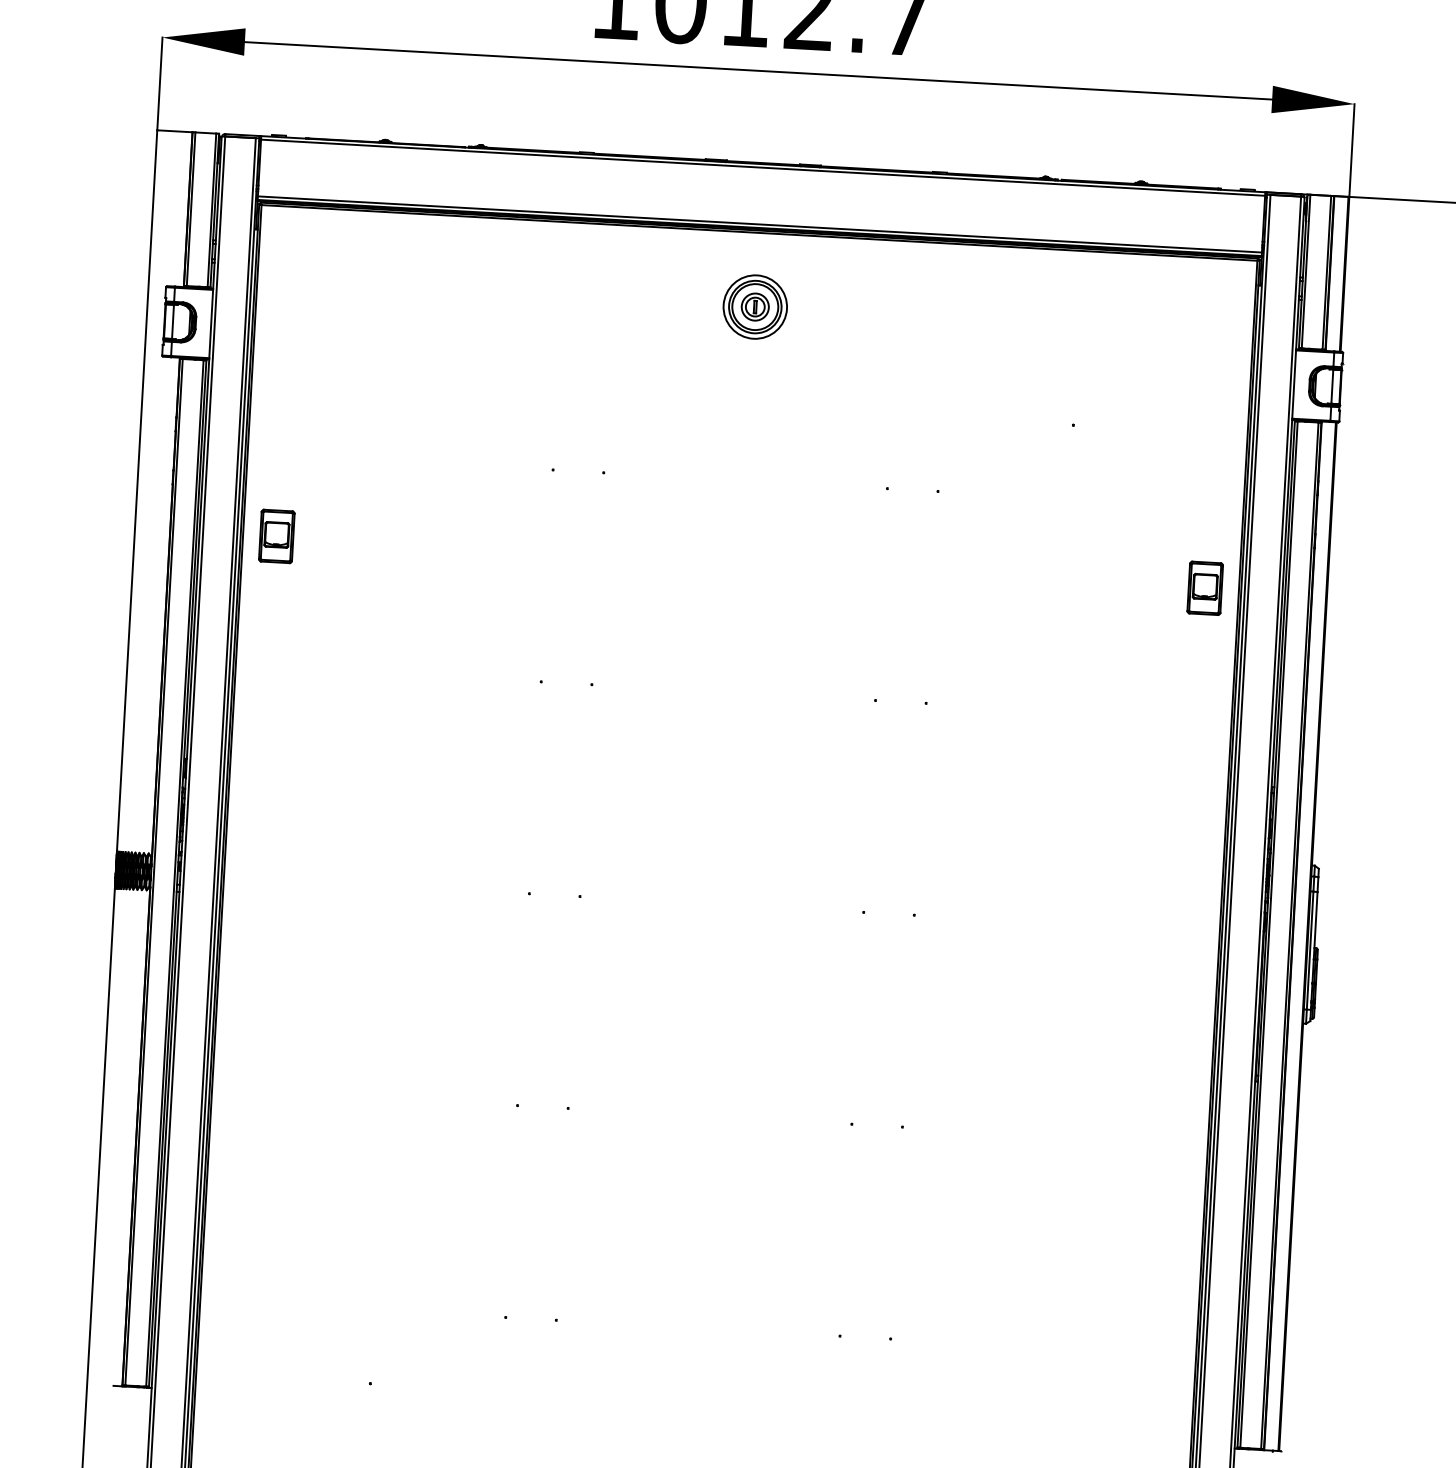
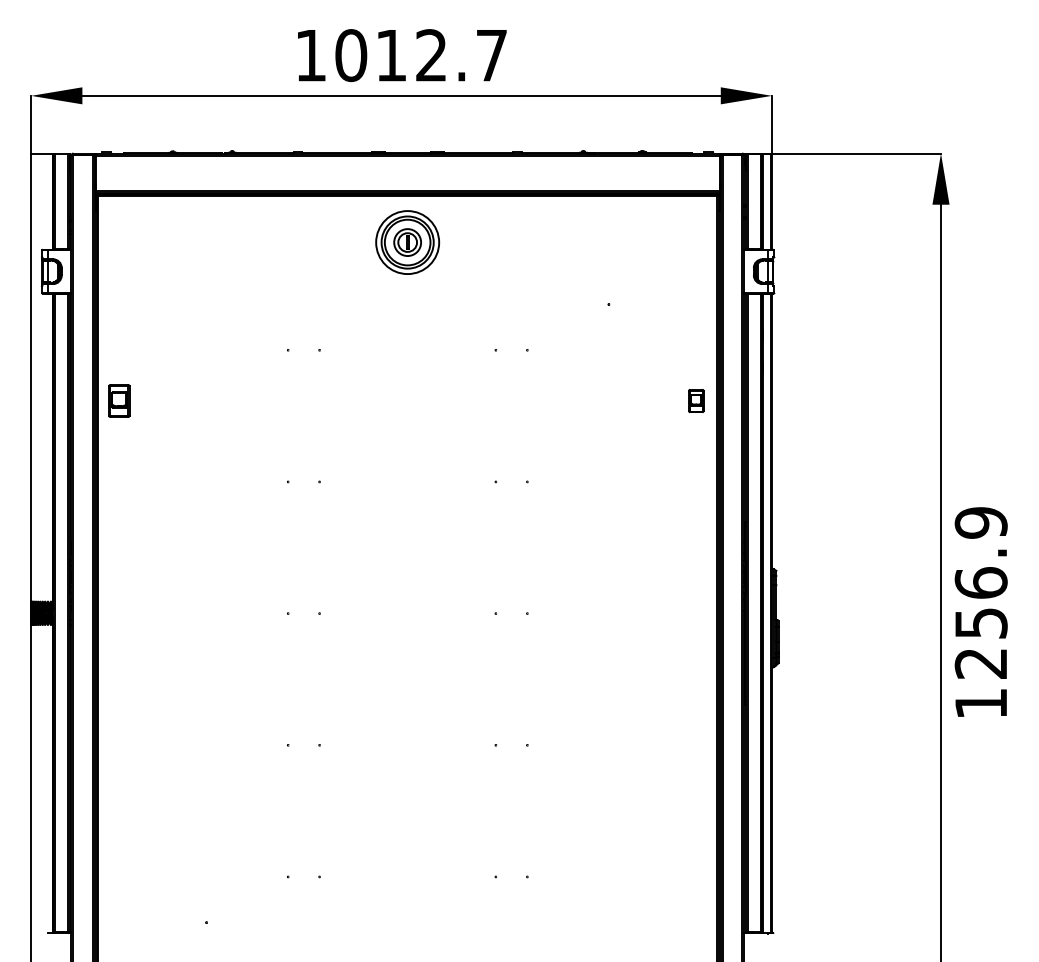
part: (754, 305) -> (407, 241), size x1.6
part: (1205, 587) -> (696, 400), size x0.7

